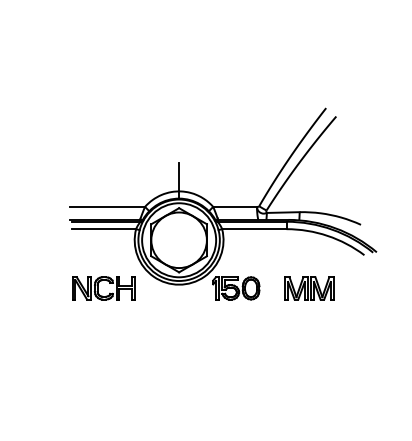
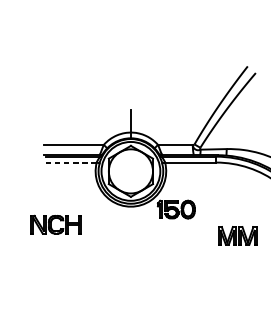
line: (103, 229) -> (70, 162), solid -> dashed
part: (103, 288) -> (55, 224), moved
part: (309, 288) -> (237, 235), moved

